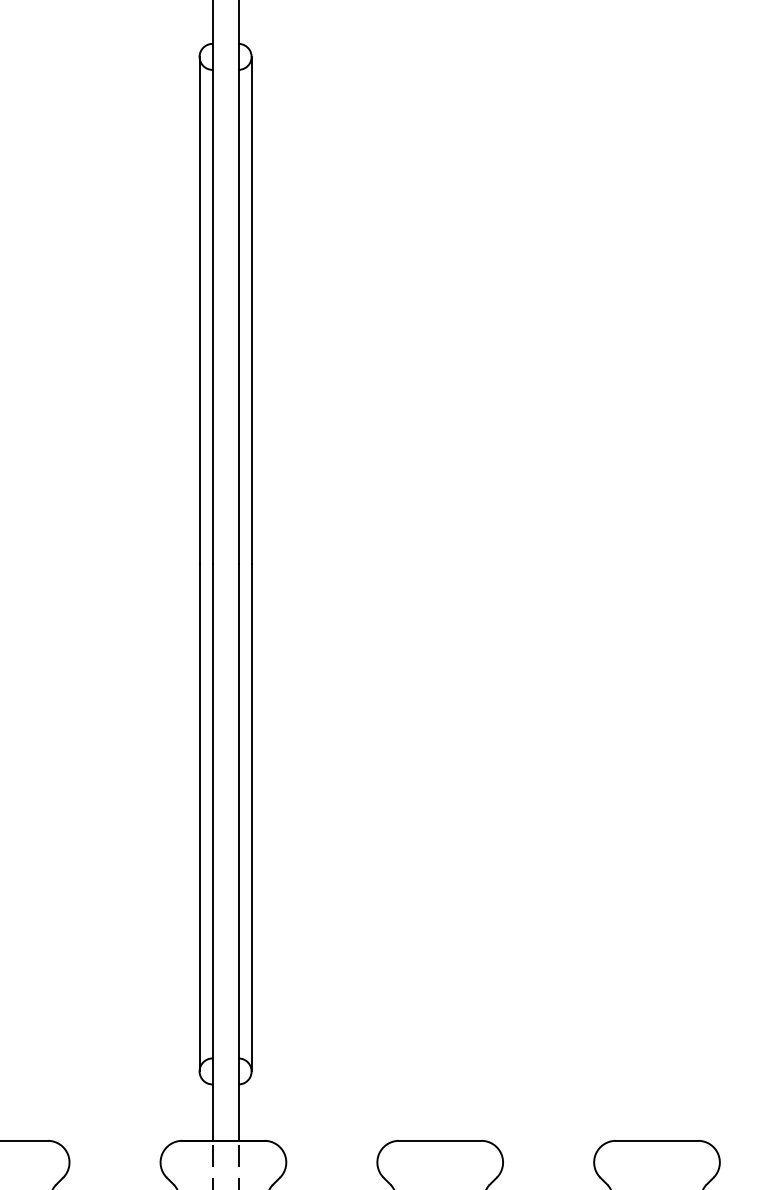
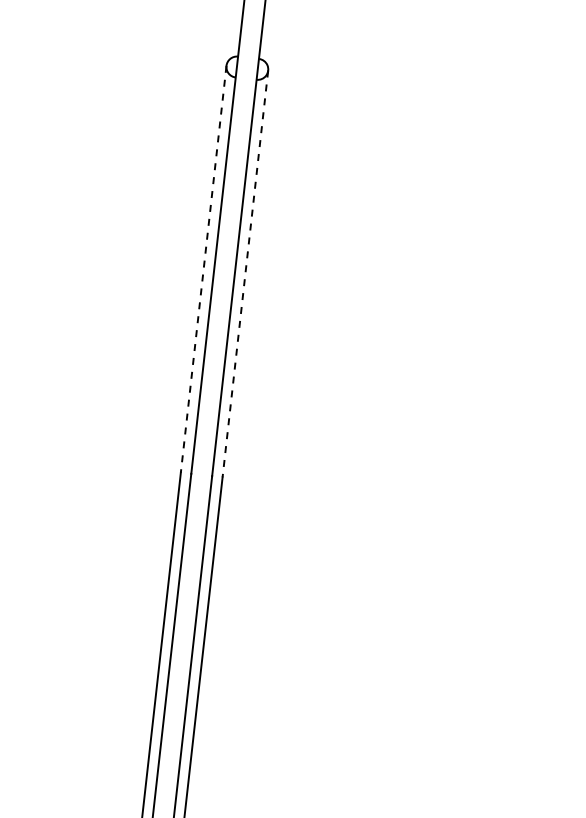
line: (199, 310) -> (203, 269), solid -> dashed
line: (251, 310) -> (245, 273), solid -> dashed

